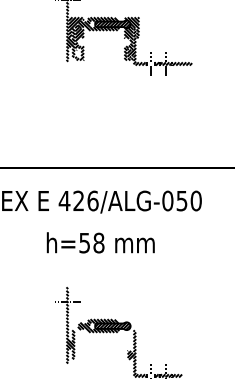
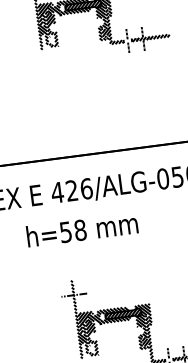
text: (100, 242) -> (81, 229), moved
hatch: (76, 340) -> (88, 333), added
hatch: (131, 340) -> (144, 326), added

